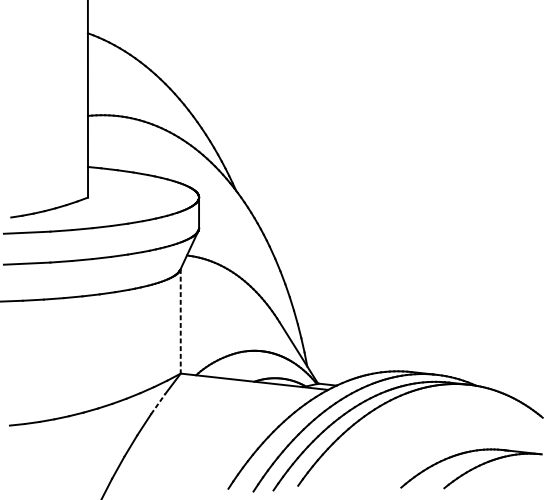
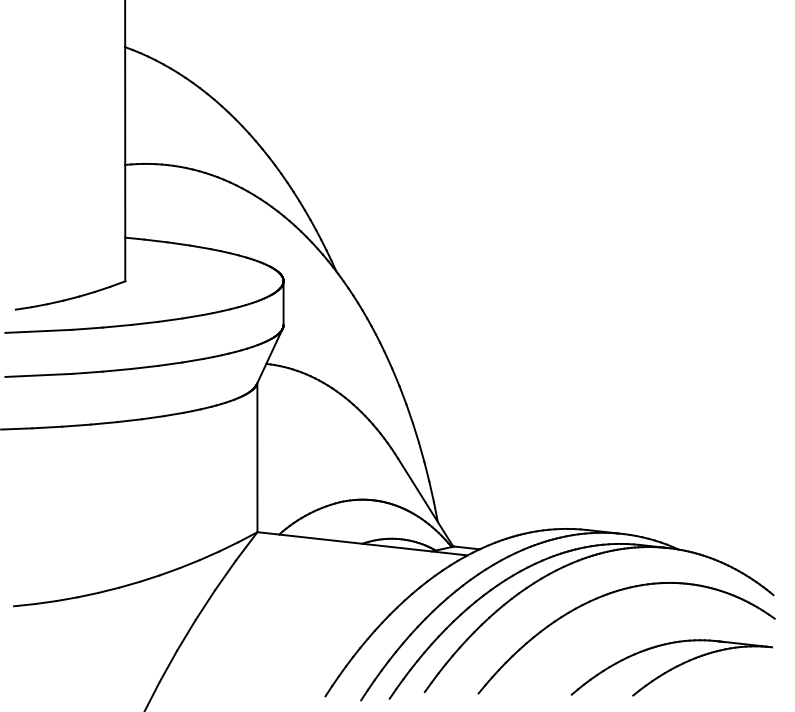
line: (180, 321) -> (257, 457), dashed -> solid
line: (158, 404) -> (225, 575), dashed -> solid
part: (428, 417) -> (610, 594), added

